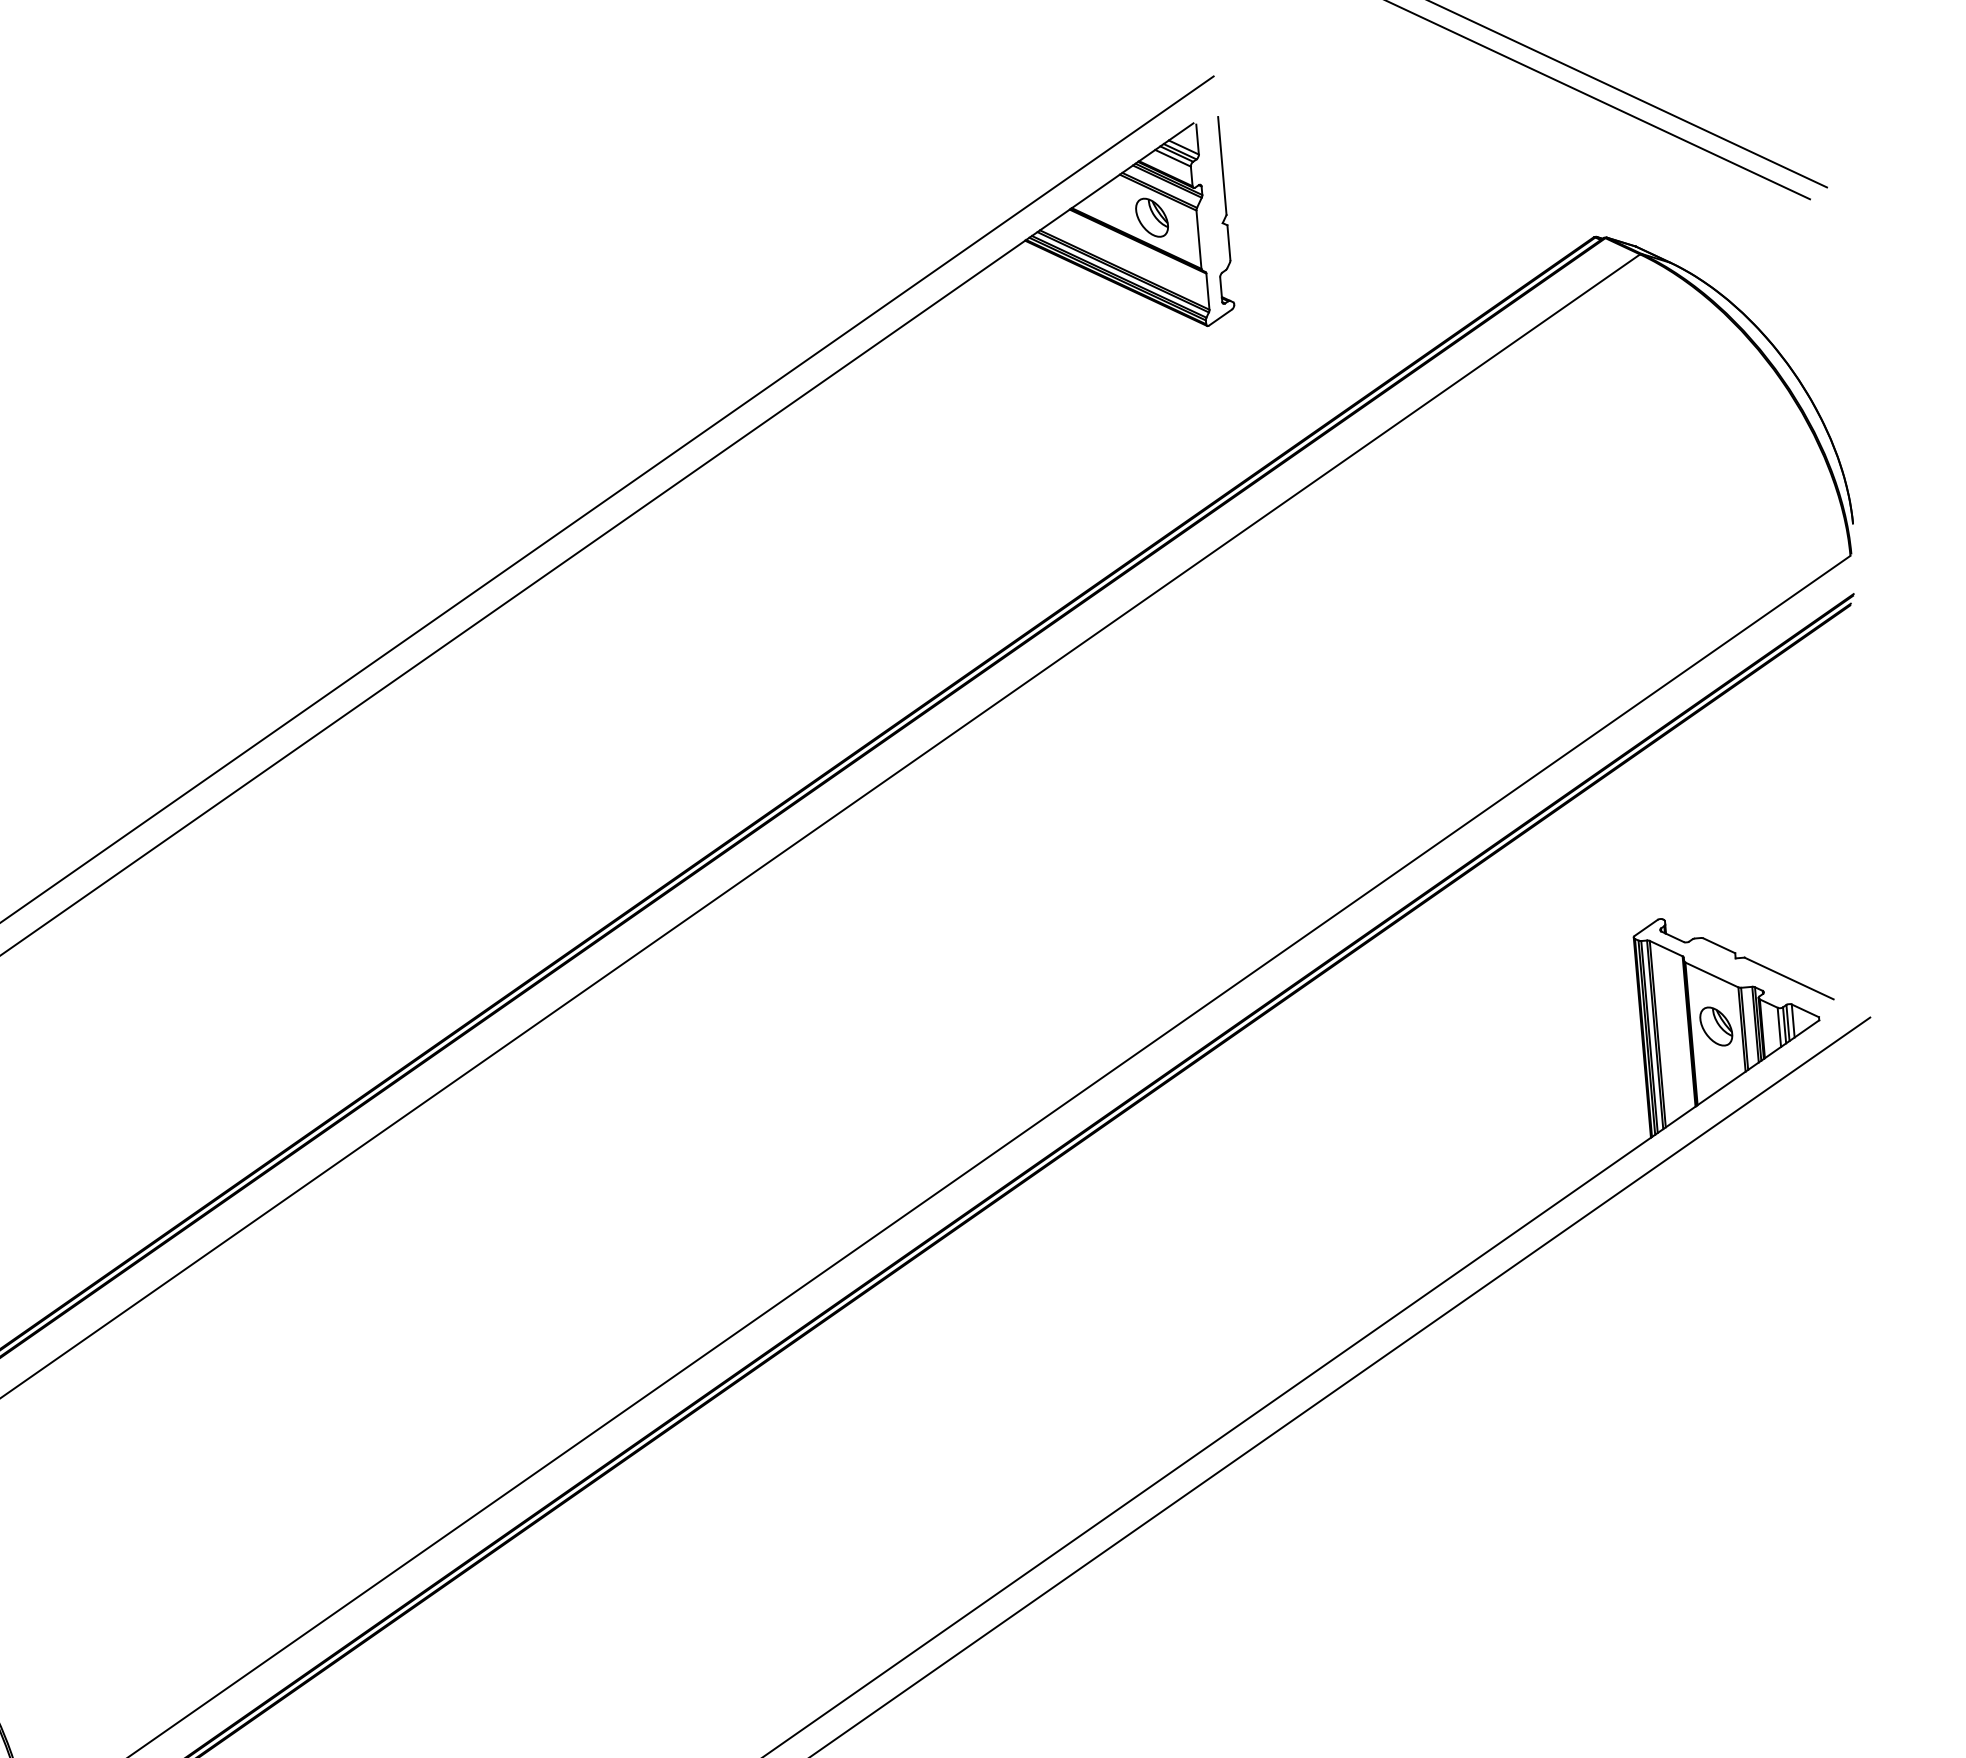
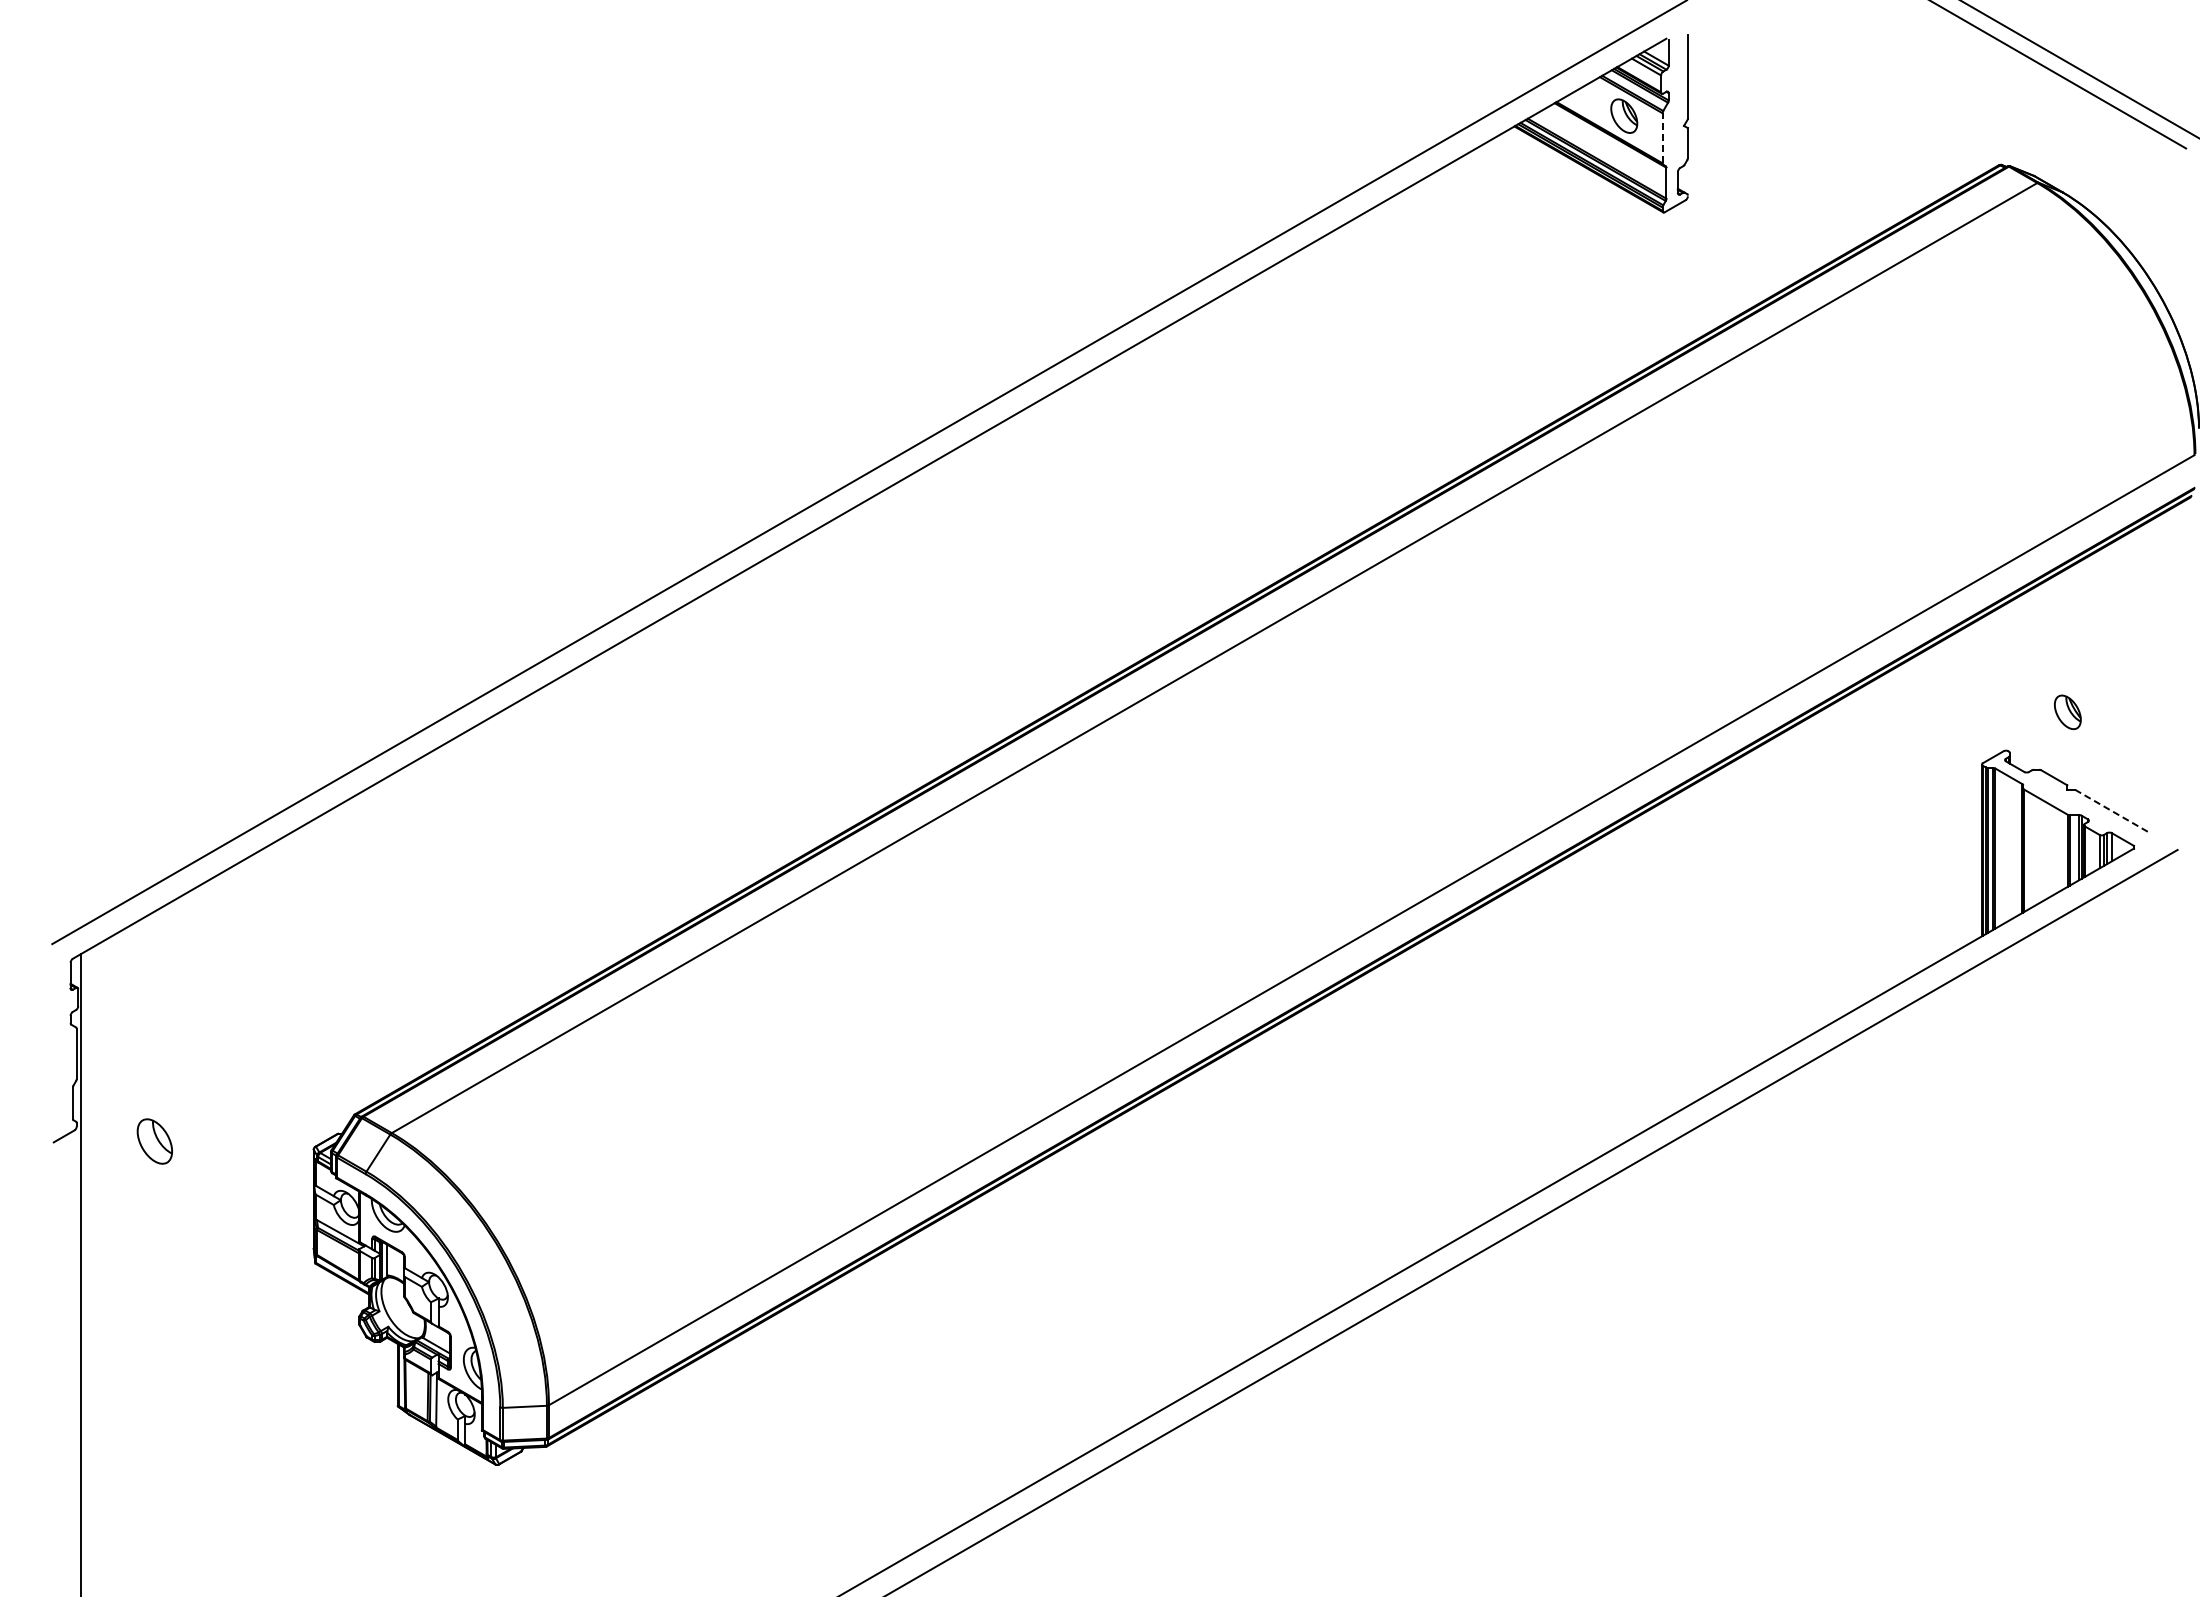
line: (1198, 238) -> (1662, 137), solid -> dashed
line: (1788, 978) -> (2110, 810), solid -> dashed
part: (1715, 1026) -> (2067, 712), moved

